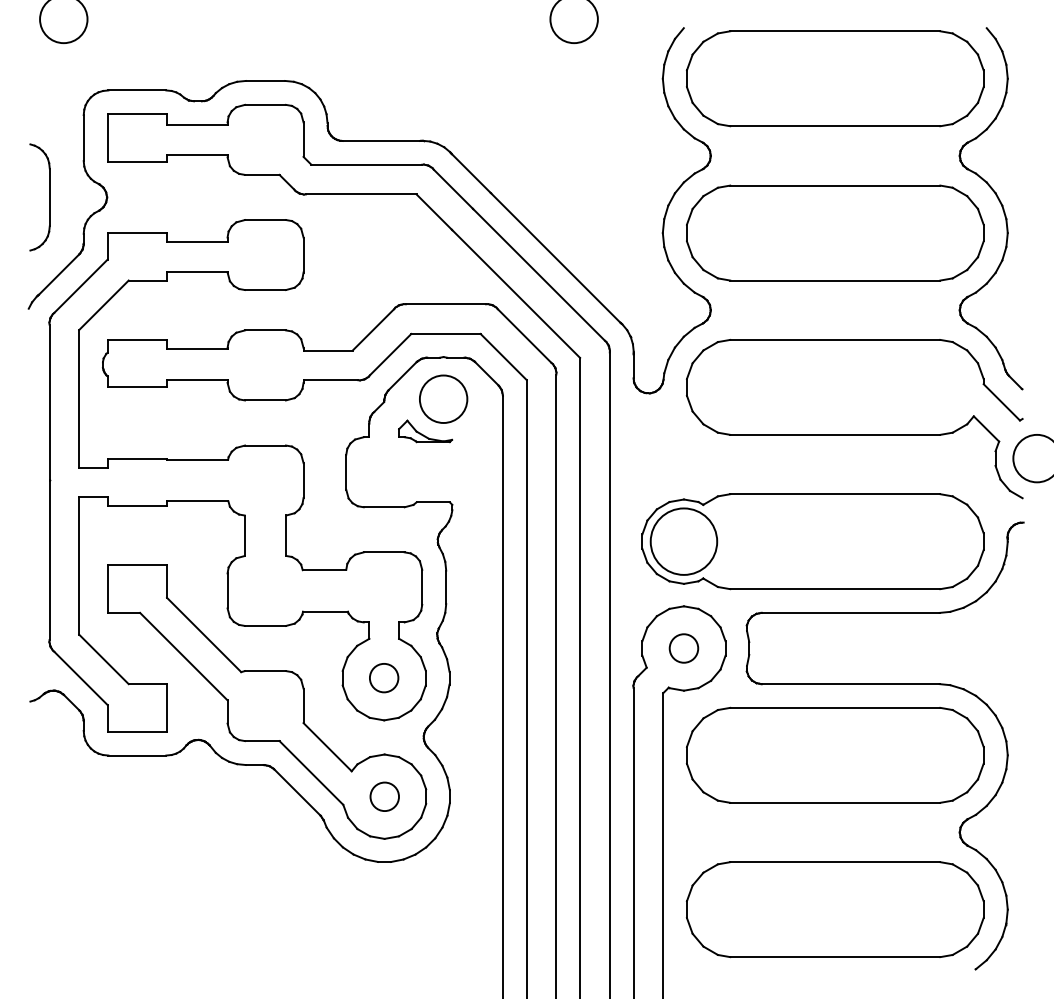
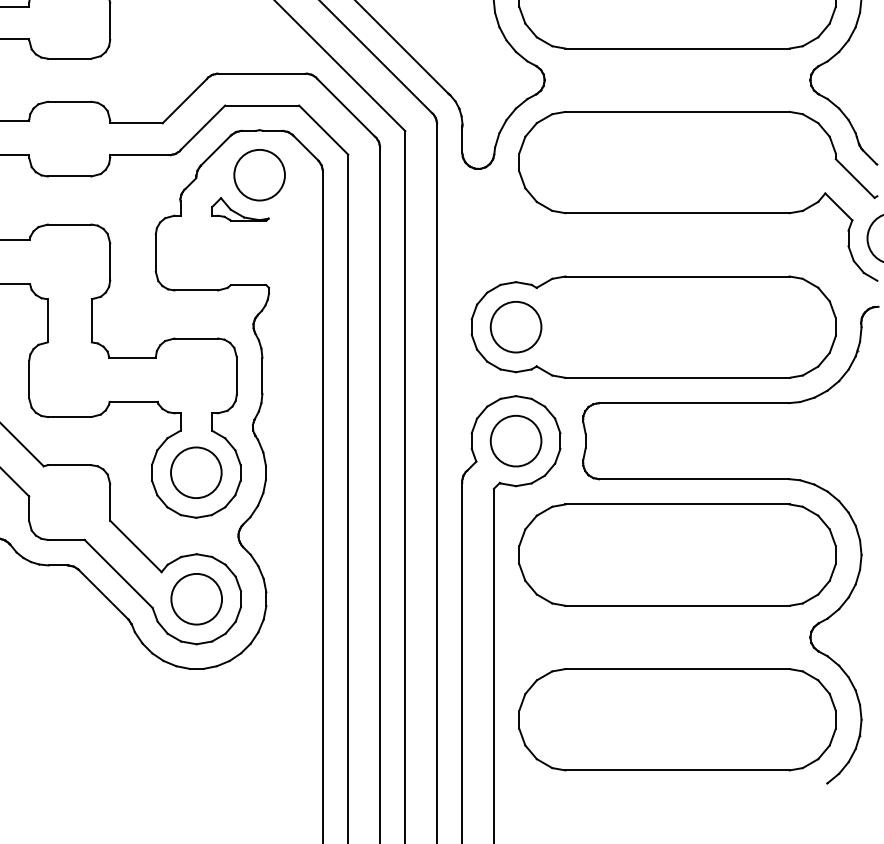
circle: (683, 541) -> (515, 326), size x0.71
circle: (683, 648) -> (515, 441), size x1.67
circle: (383, 677) -> (195, 472), size x1.67
circle: (384, 796) -> (196, 599), size x1.67

